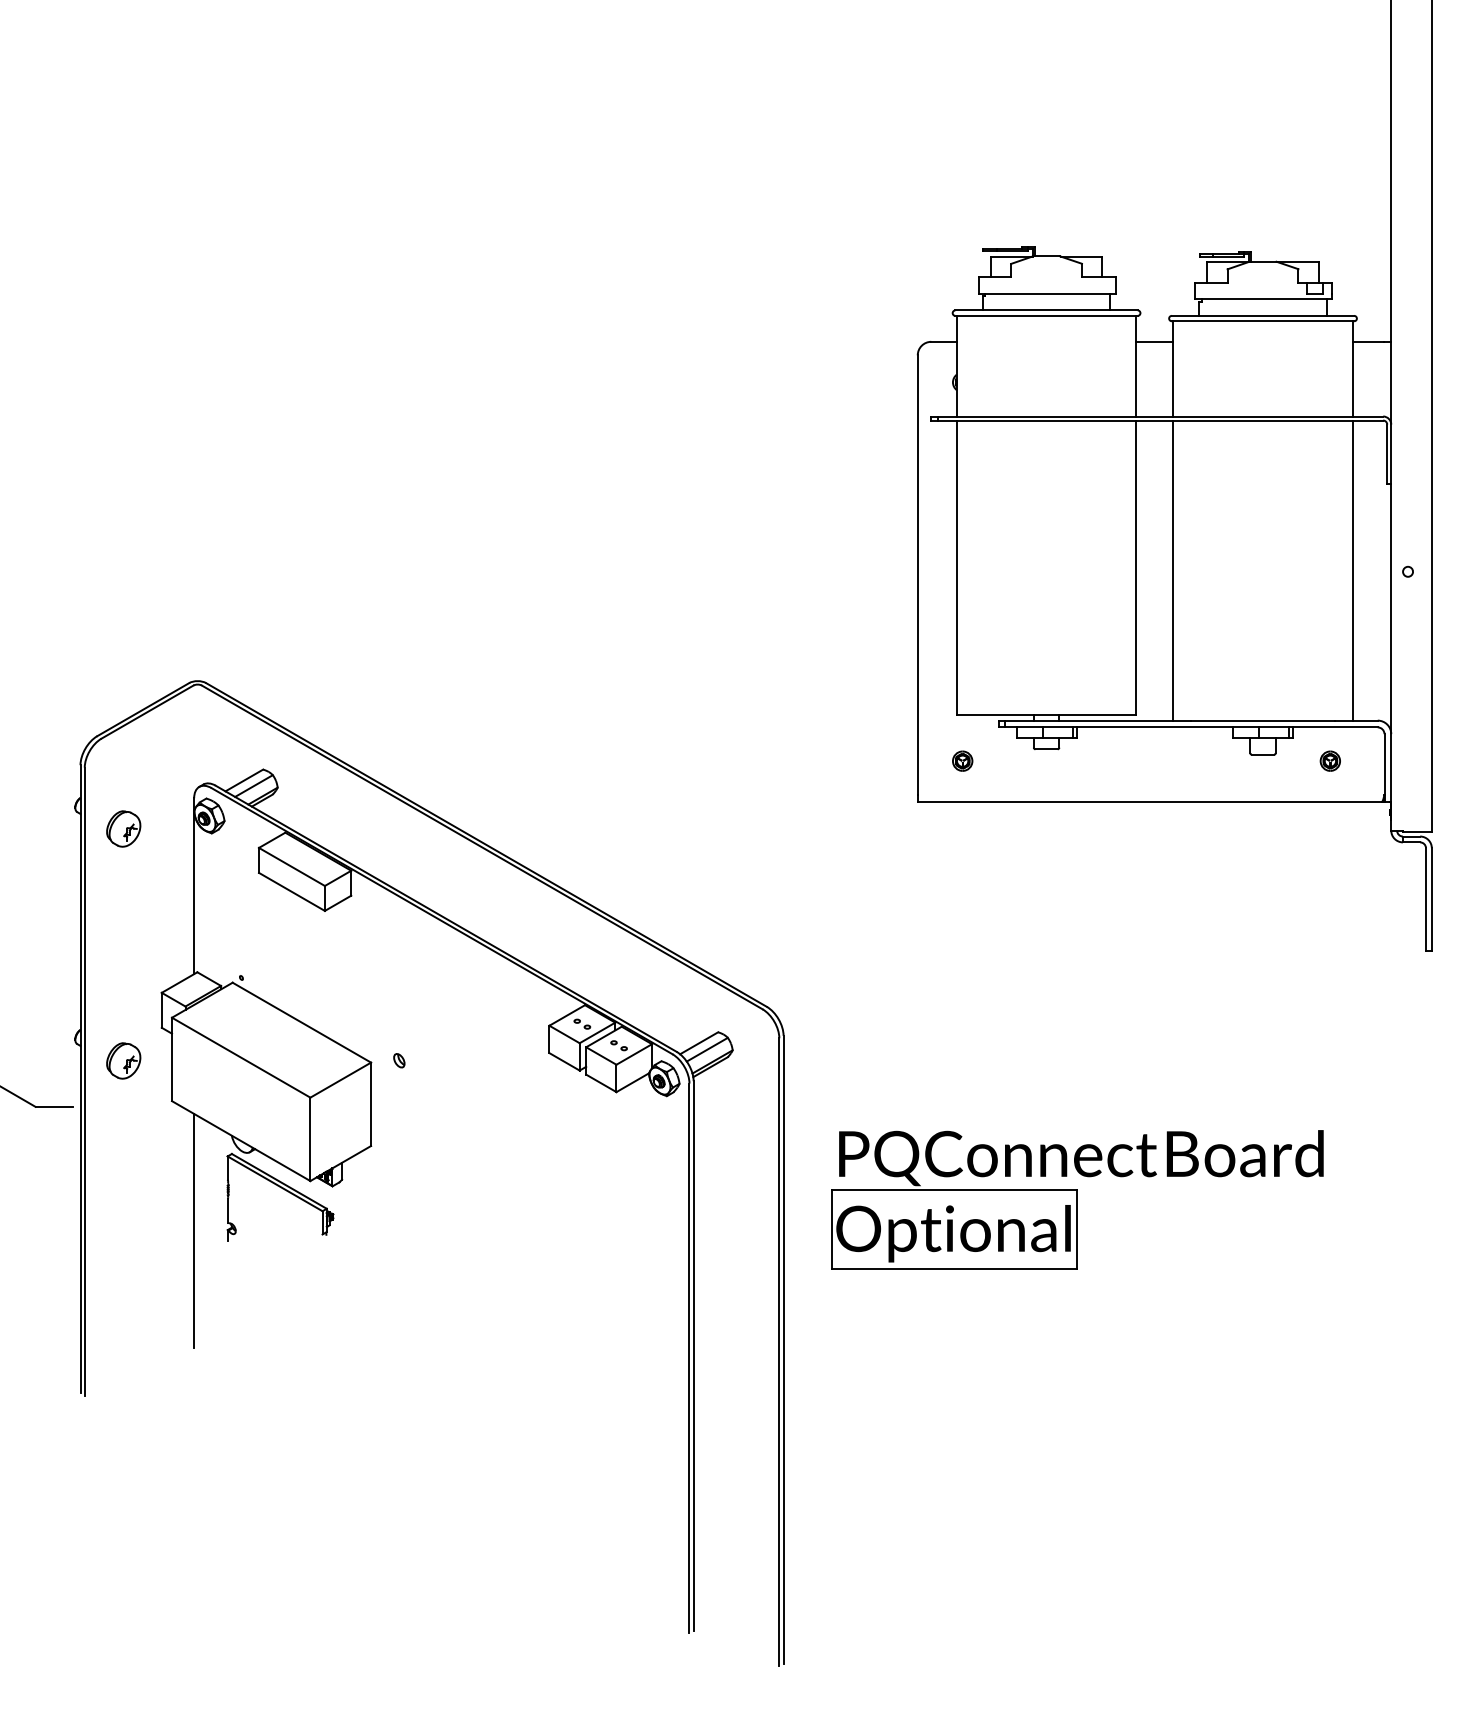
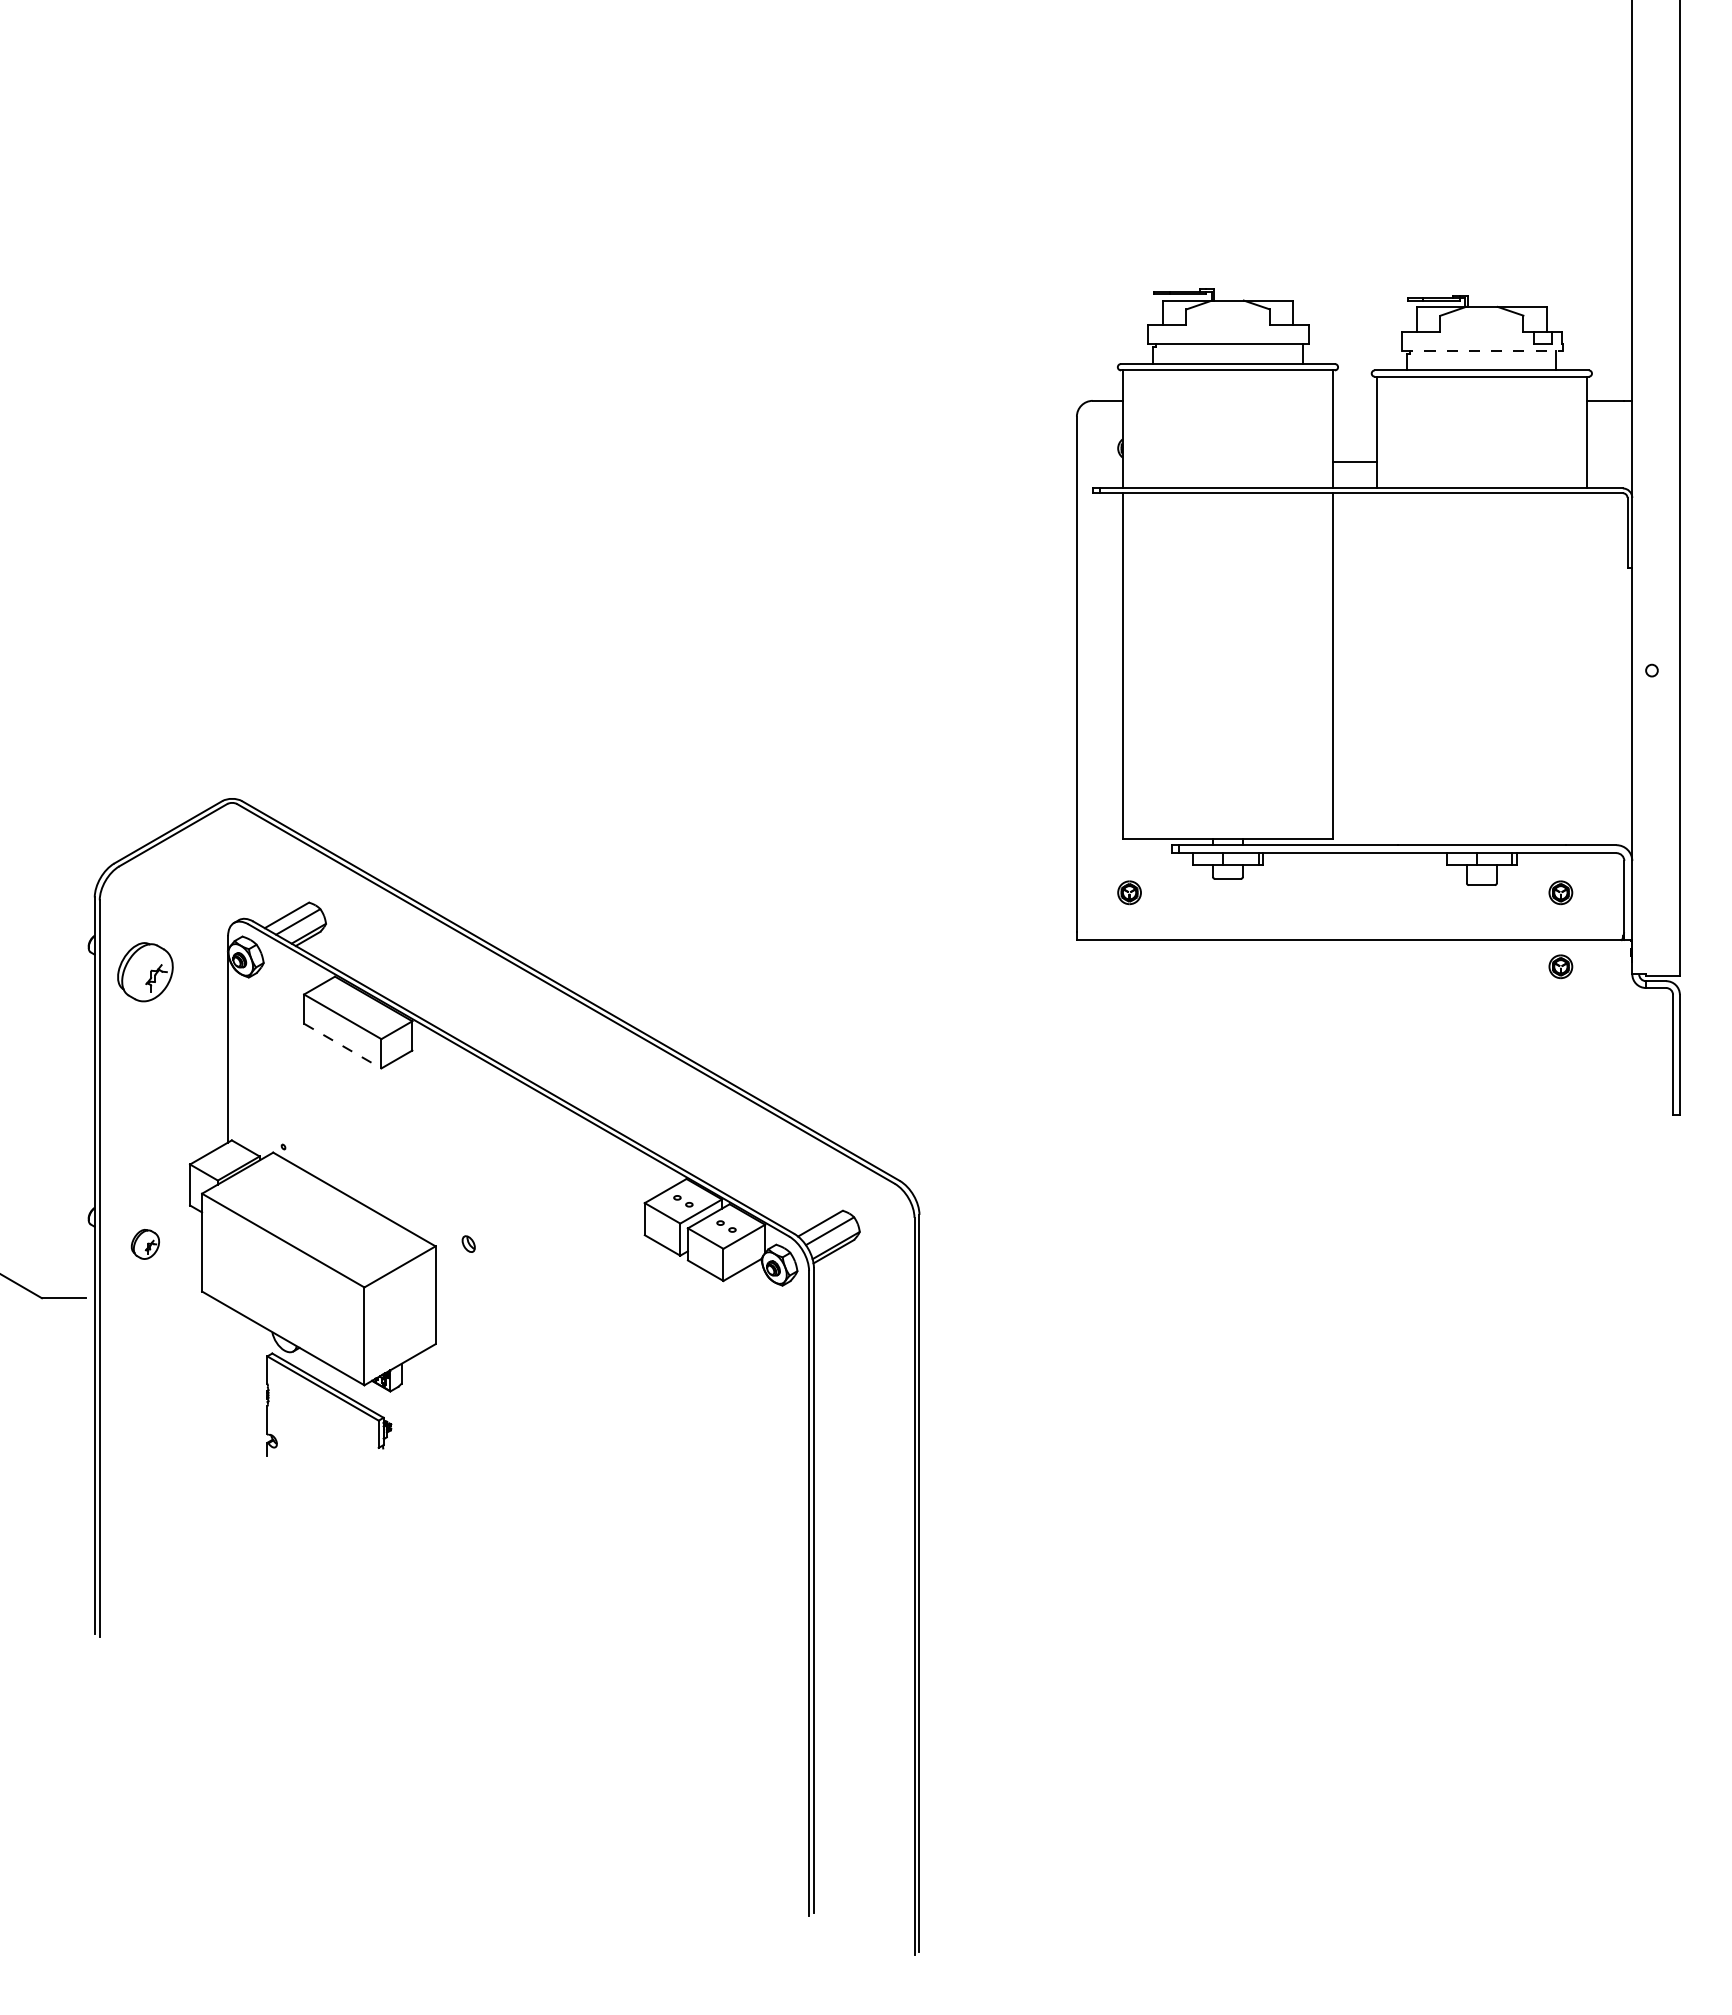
line: (1264, 298) -> (1483, 350), solid -> dashed
line: (1154, 341) -> (1354, 461), moved
line: (1173, 570) -> (1376, 669), removed
line: (1353, 570) -> (1587, 669), removed
part: (1330, 824) -> (1560, 966), added
part: (123, 829) -> (145, 972), size x1.4
line: (291, 892) -> (342, 1046), solid -> dashed
part: (123, 1061) -> (145, 1244), size x0.7
part: (1076, 1199) -> (1263, 1406), removed
line: (194, 1230) -> (228, 1443), removed

